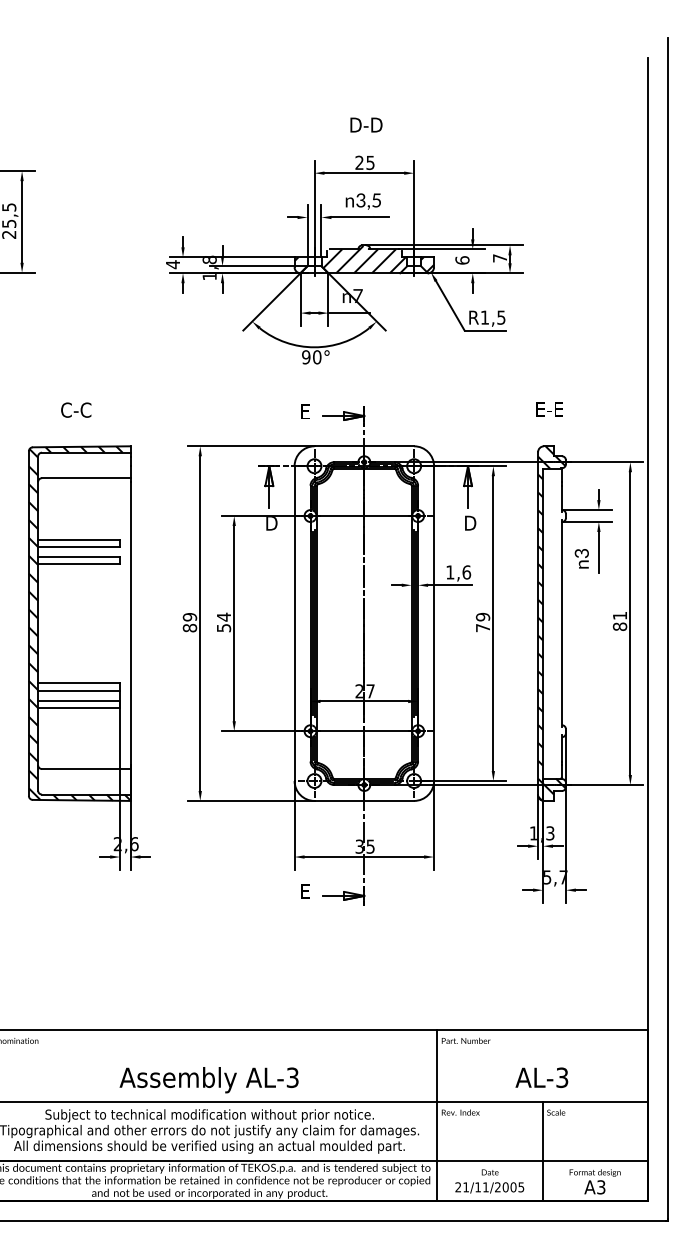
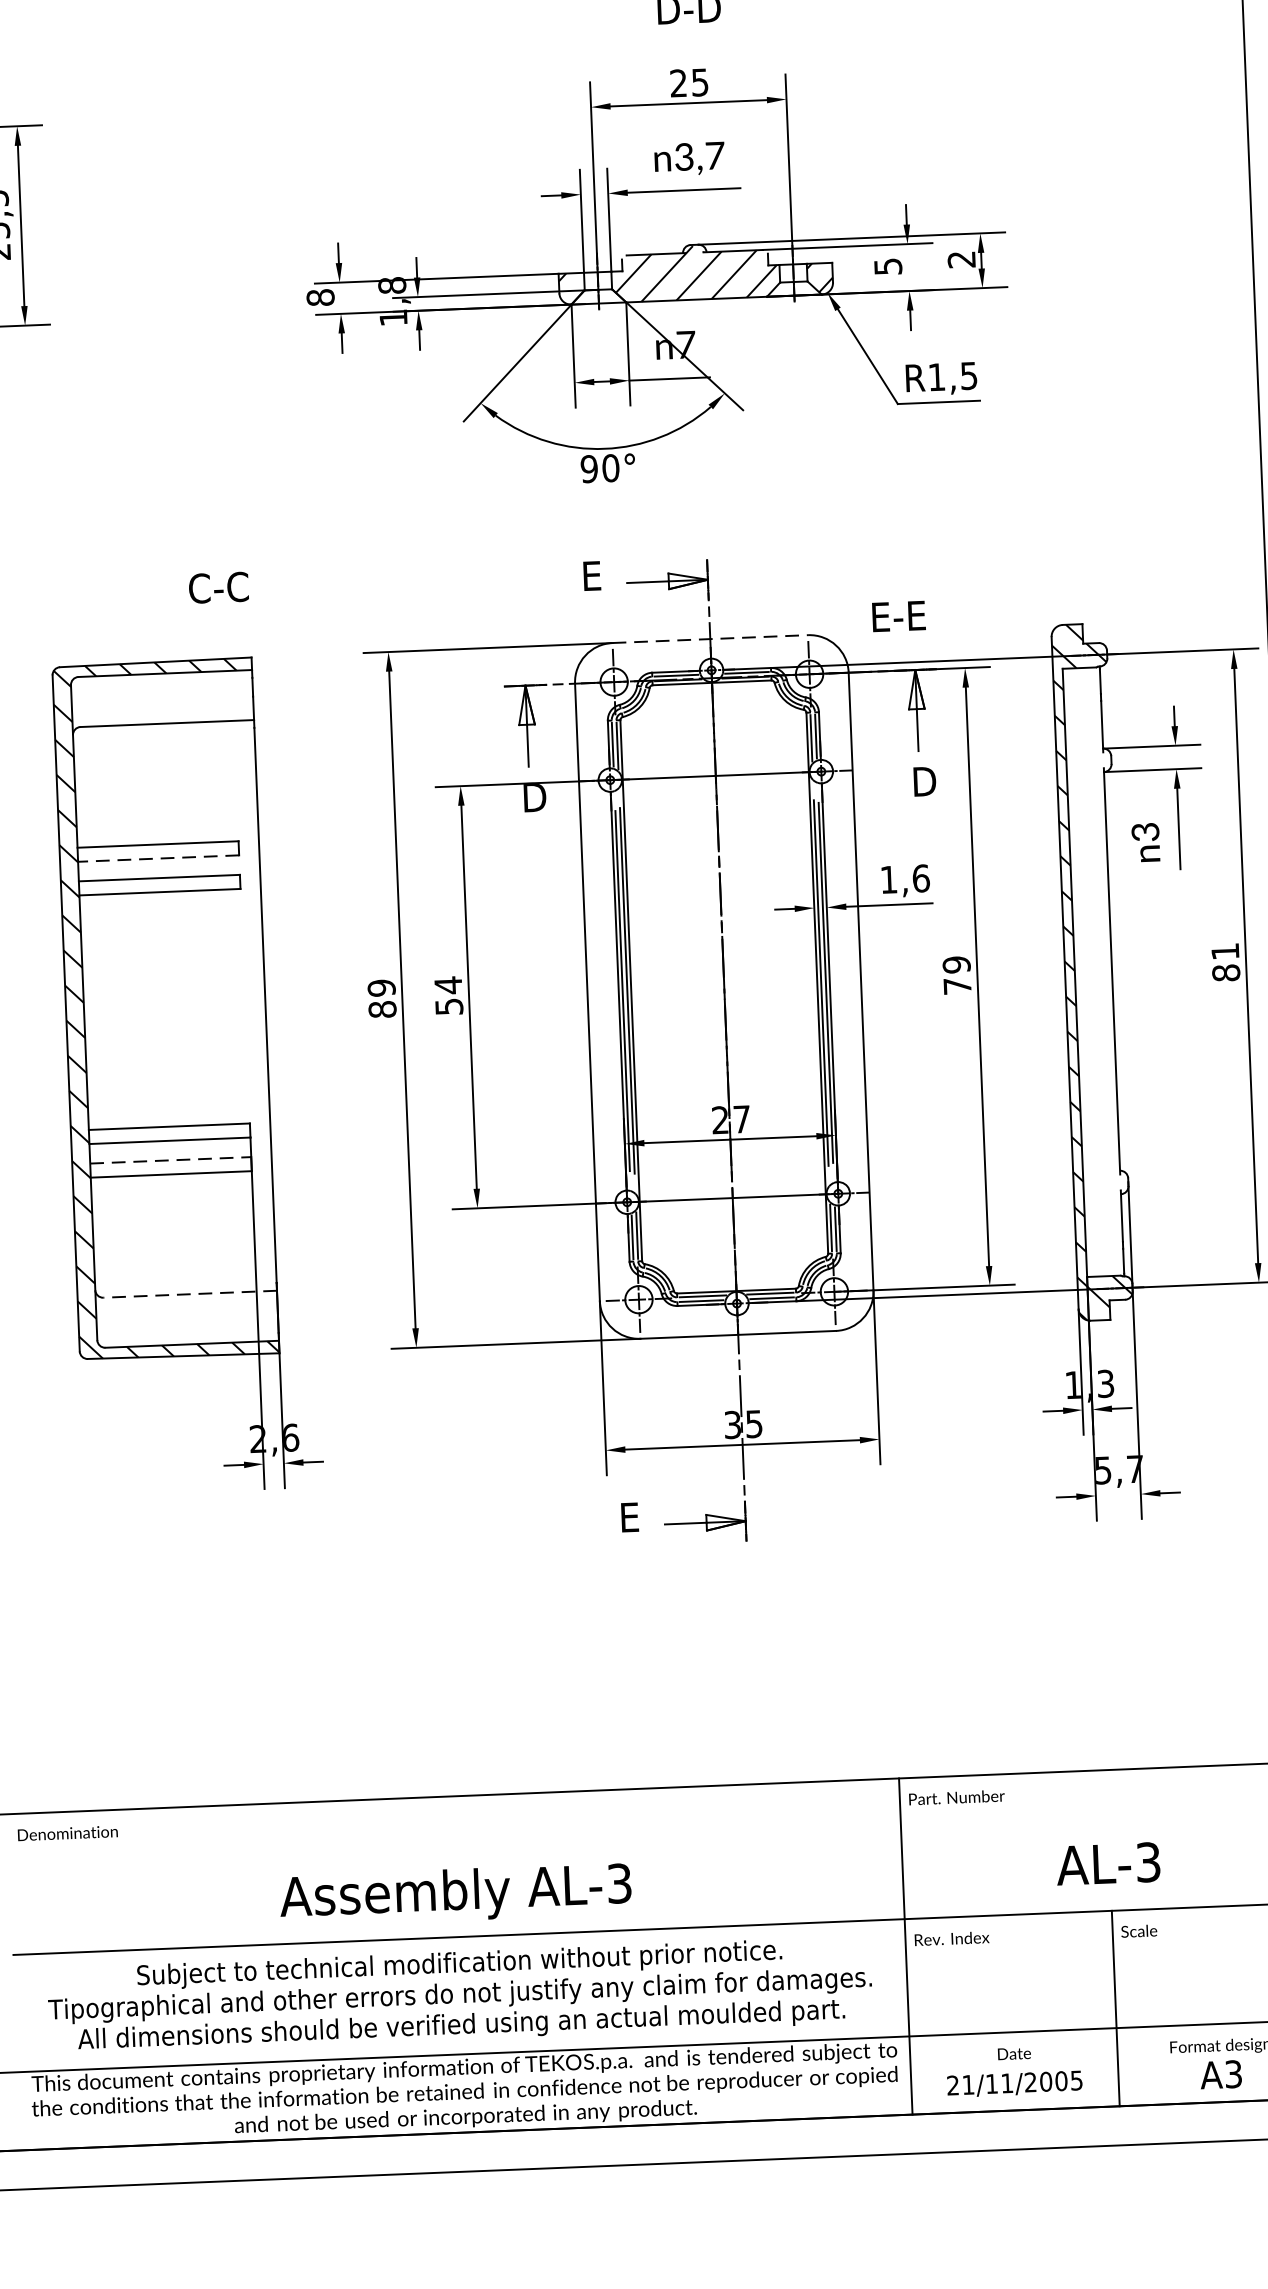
text: (376, 200) -> (714, 155), 3,5 -> 3,7
text: (499, 258) -> (960, 259), 7 -> 2
text: (462, 260) -> (888, 266), 6 -> 5
text: (172, 264) -> (319, 297), 4 -> 8
text: (76, 409) -> (219, 586), moved
text: (549, 409) -> (898, 616), moved
line: (364, 446) -> (710, 639), solid -> dashed
line: (78, 546) -> (157, 858), solid -> dashed
line: (79, 700) -> (171, 1160), solid -> dashed
line: (85, 769) -> (188, 1295), solid -> dashed

